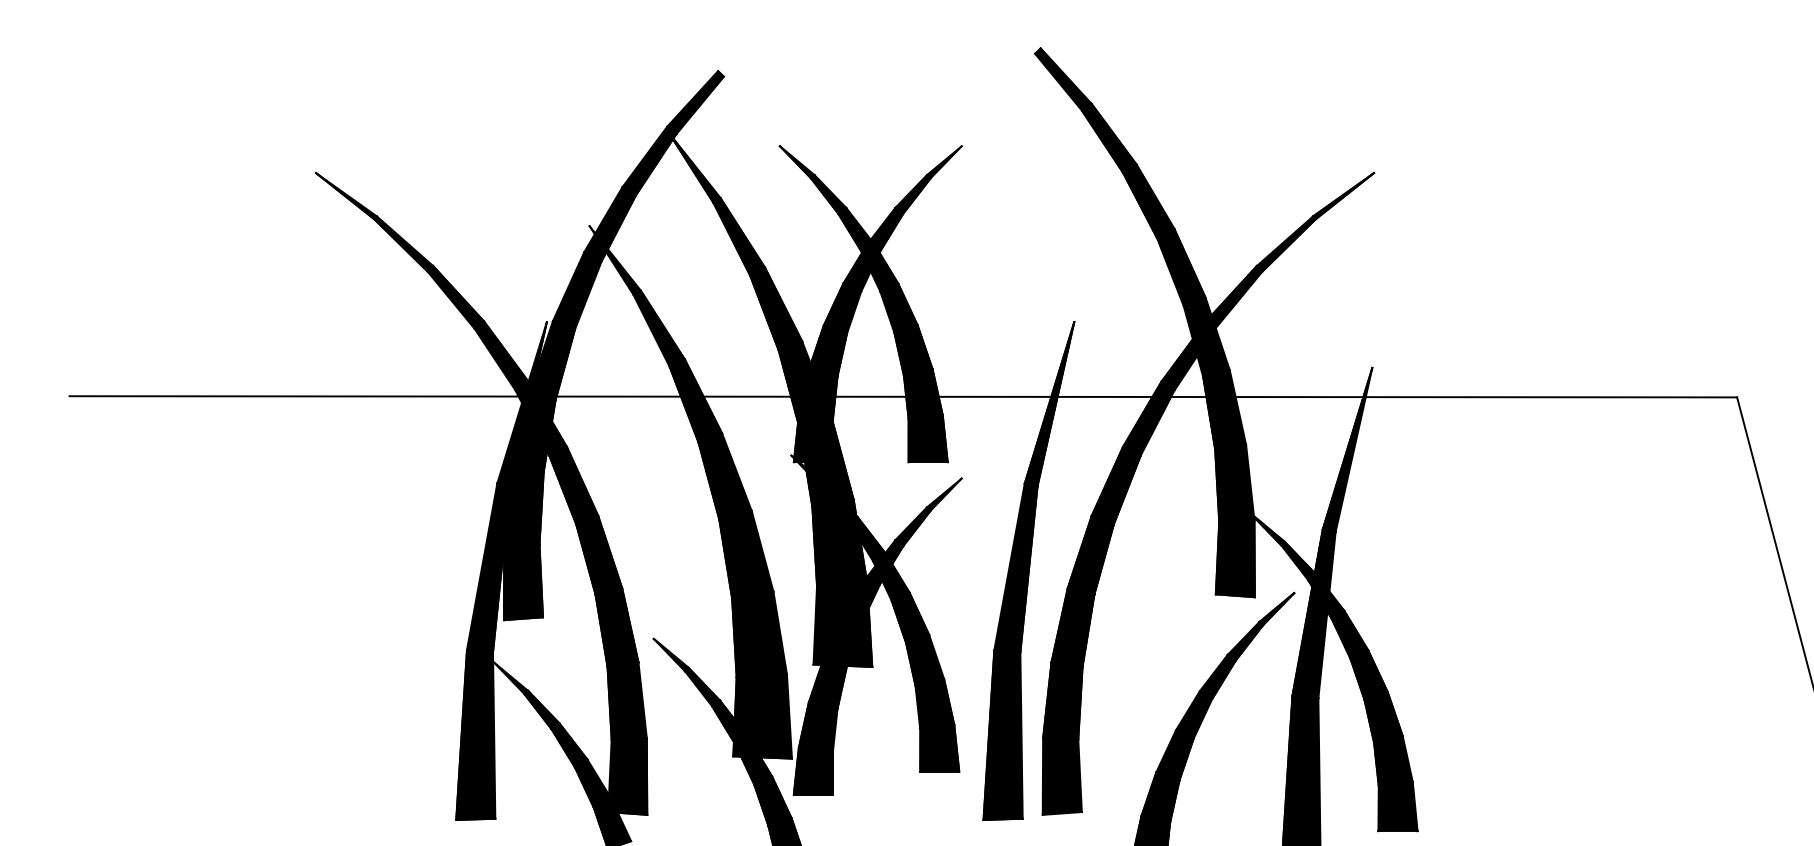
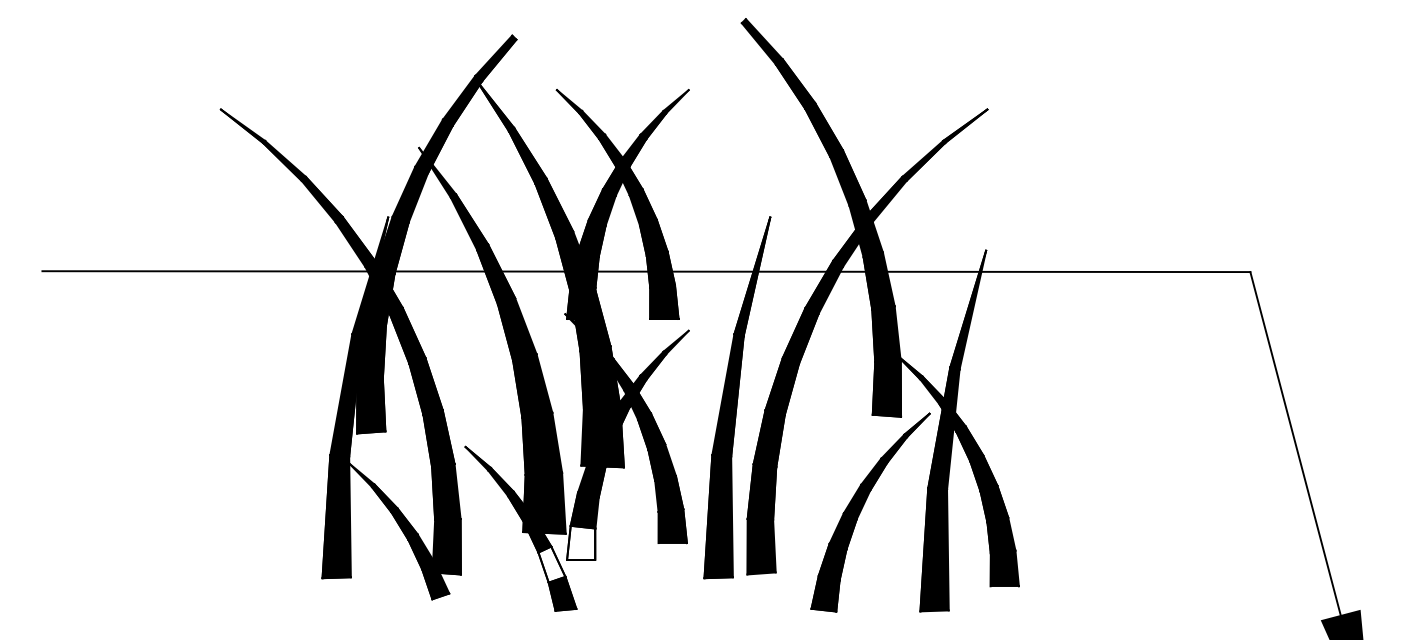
fill: (813, 770) -> (581, 542), removed
fill: (772, 801) -> (551, 564), removed

